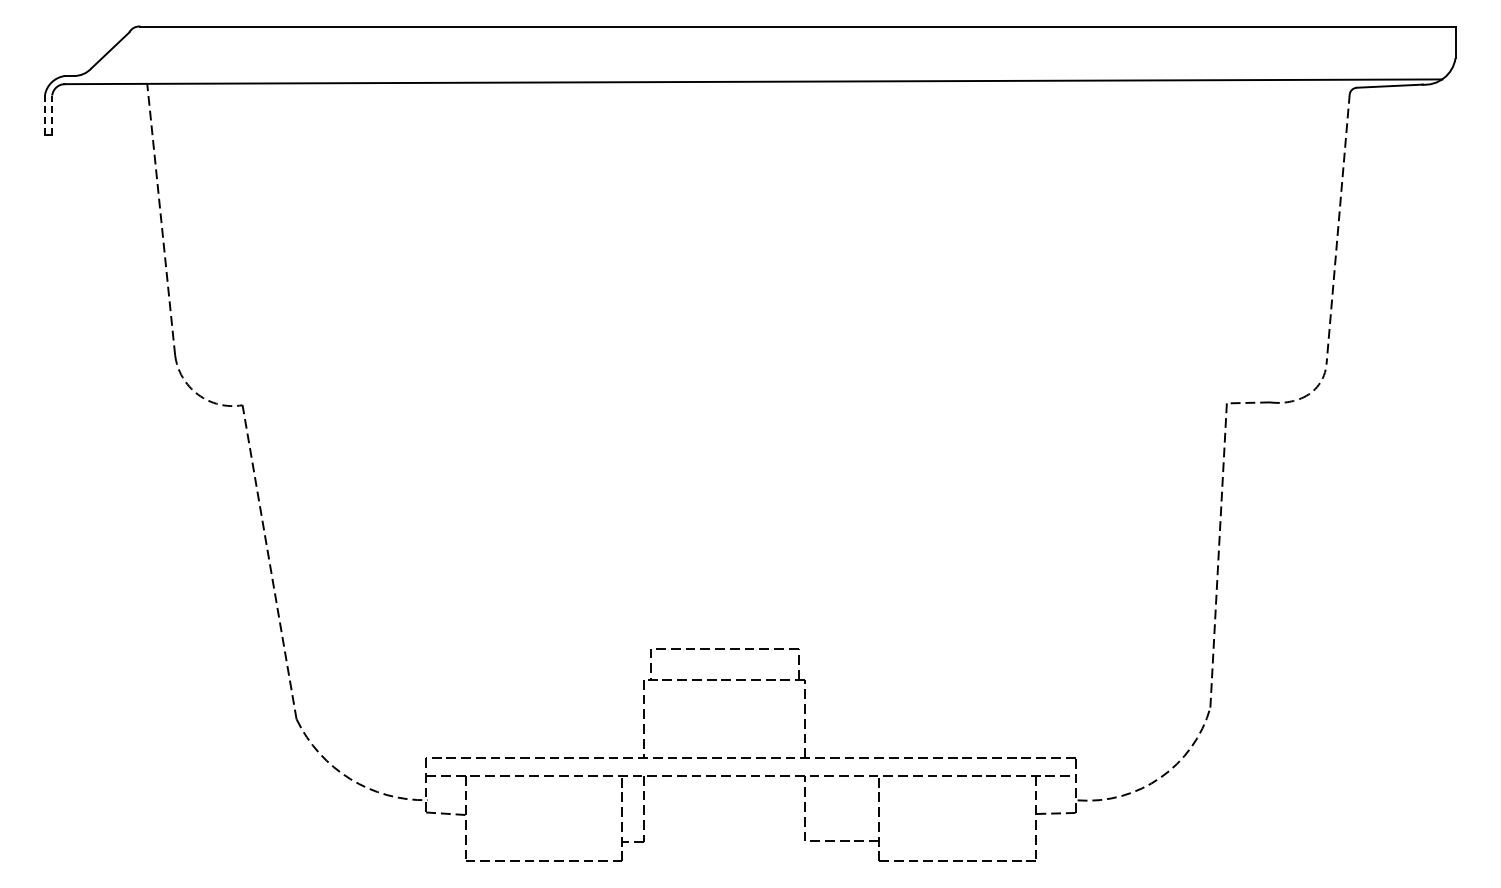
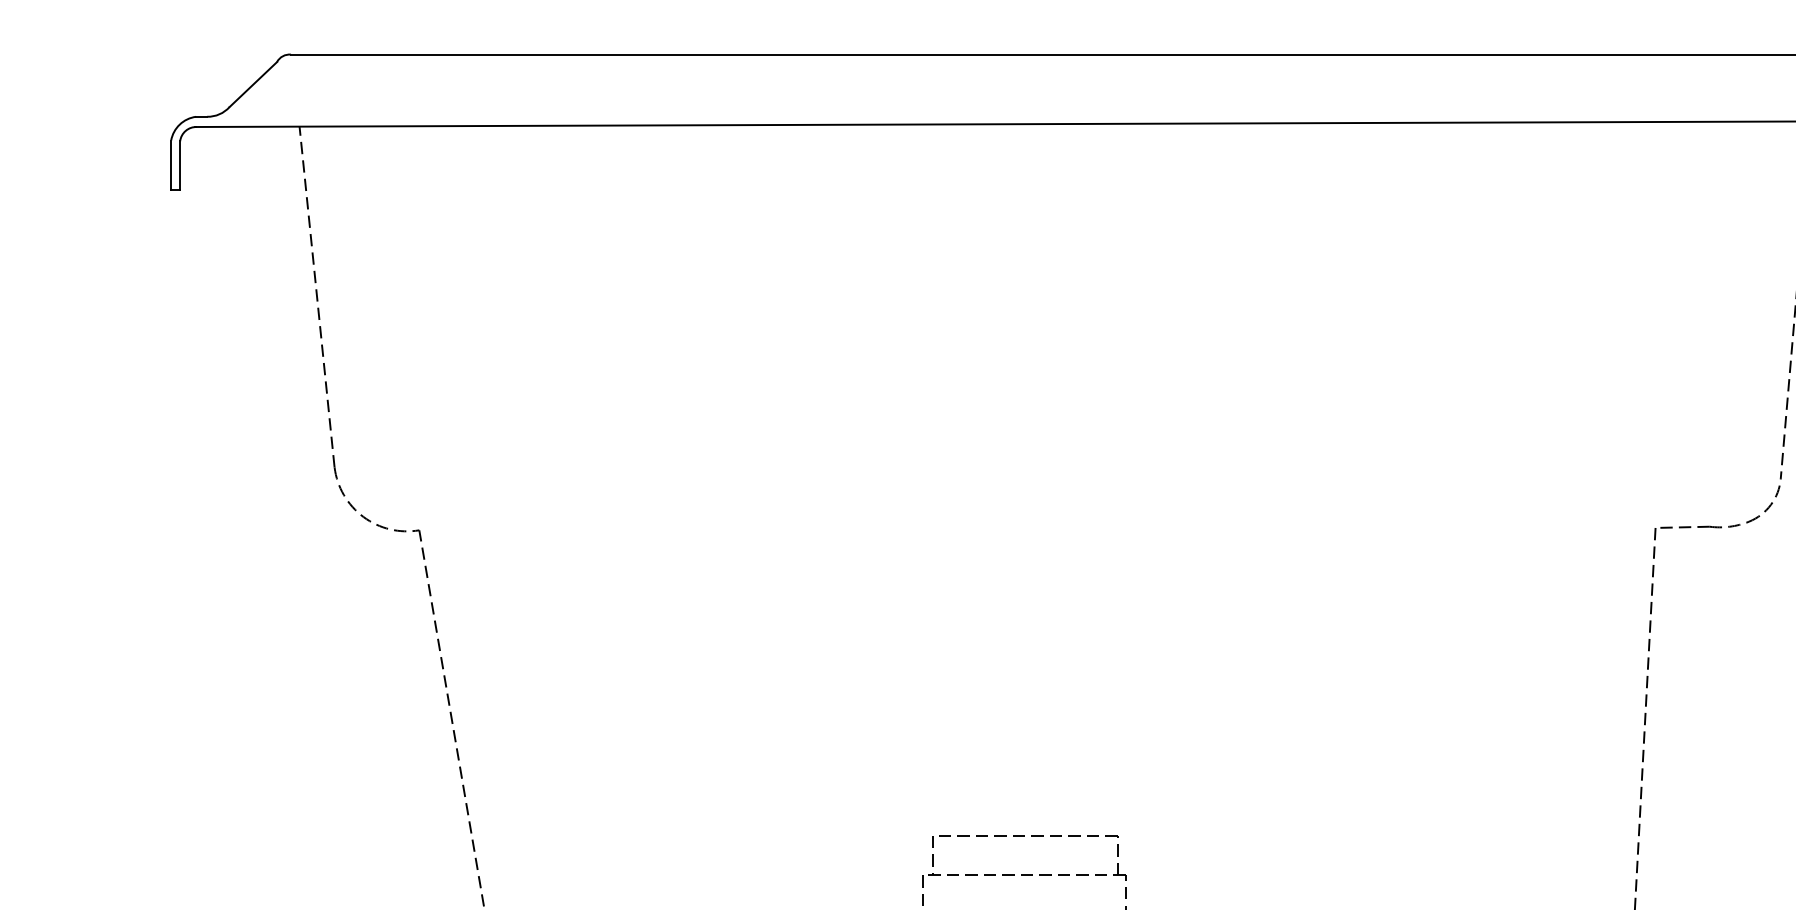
line: (45, 114) -> (171, 165), dashed -> solid
line: (52, 115) -> (180, 166), dashed -> solid

